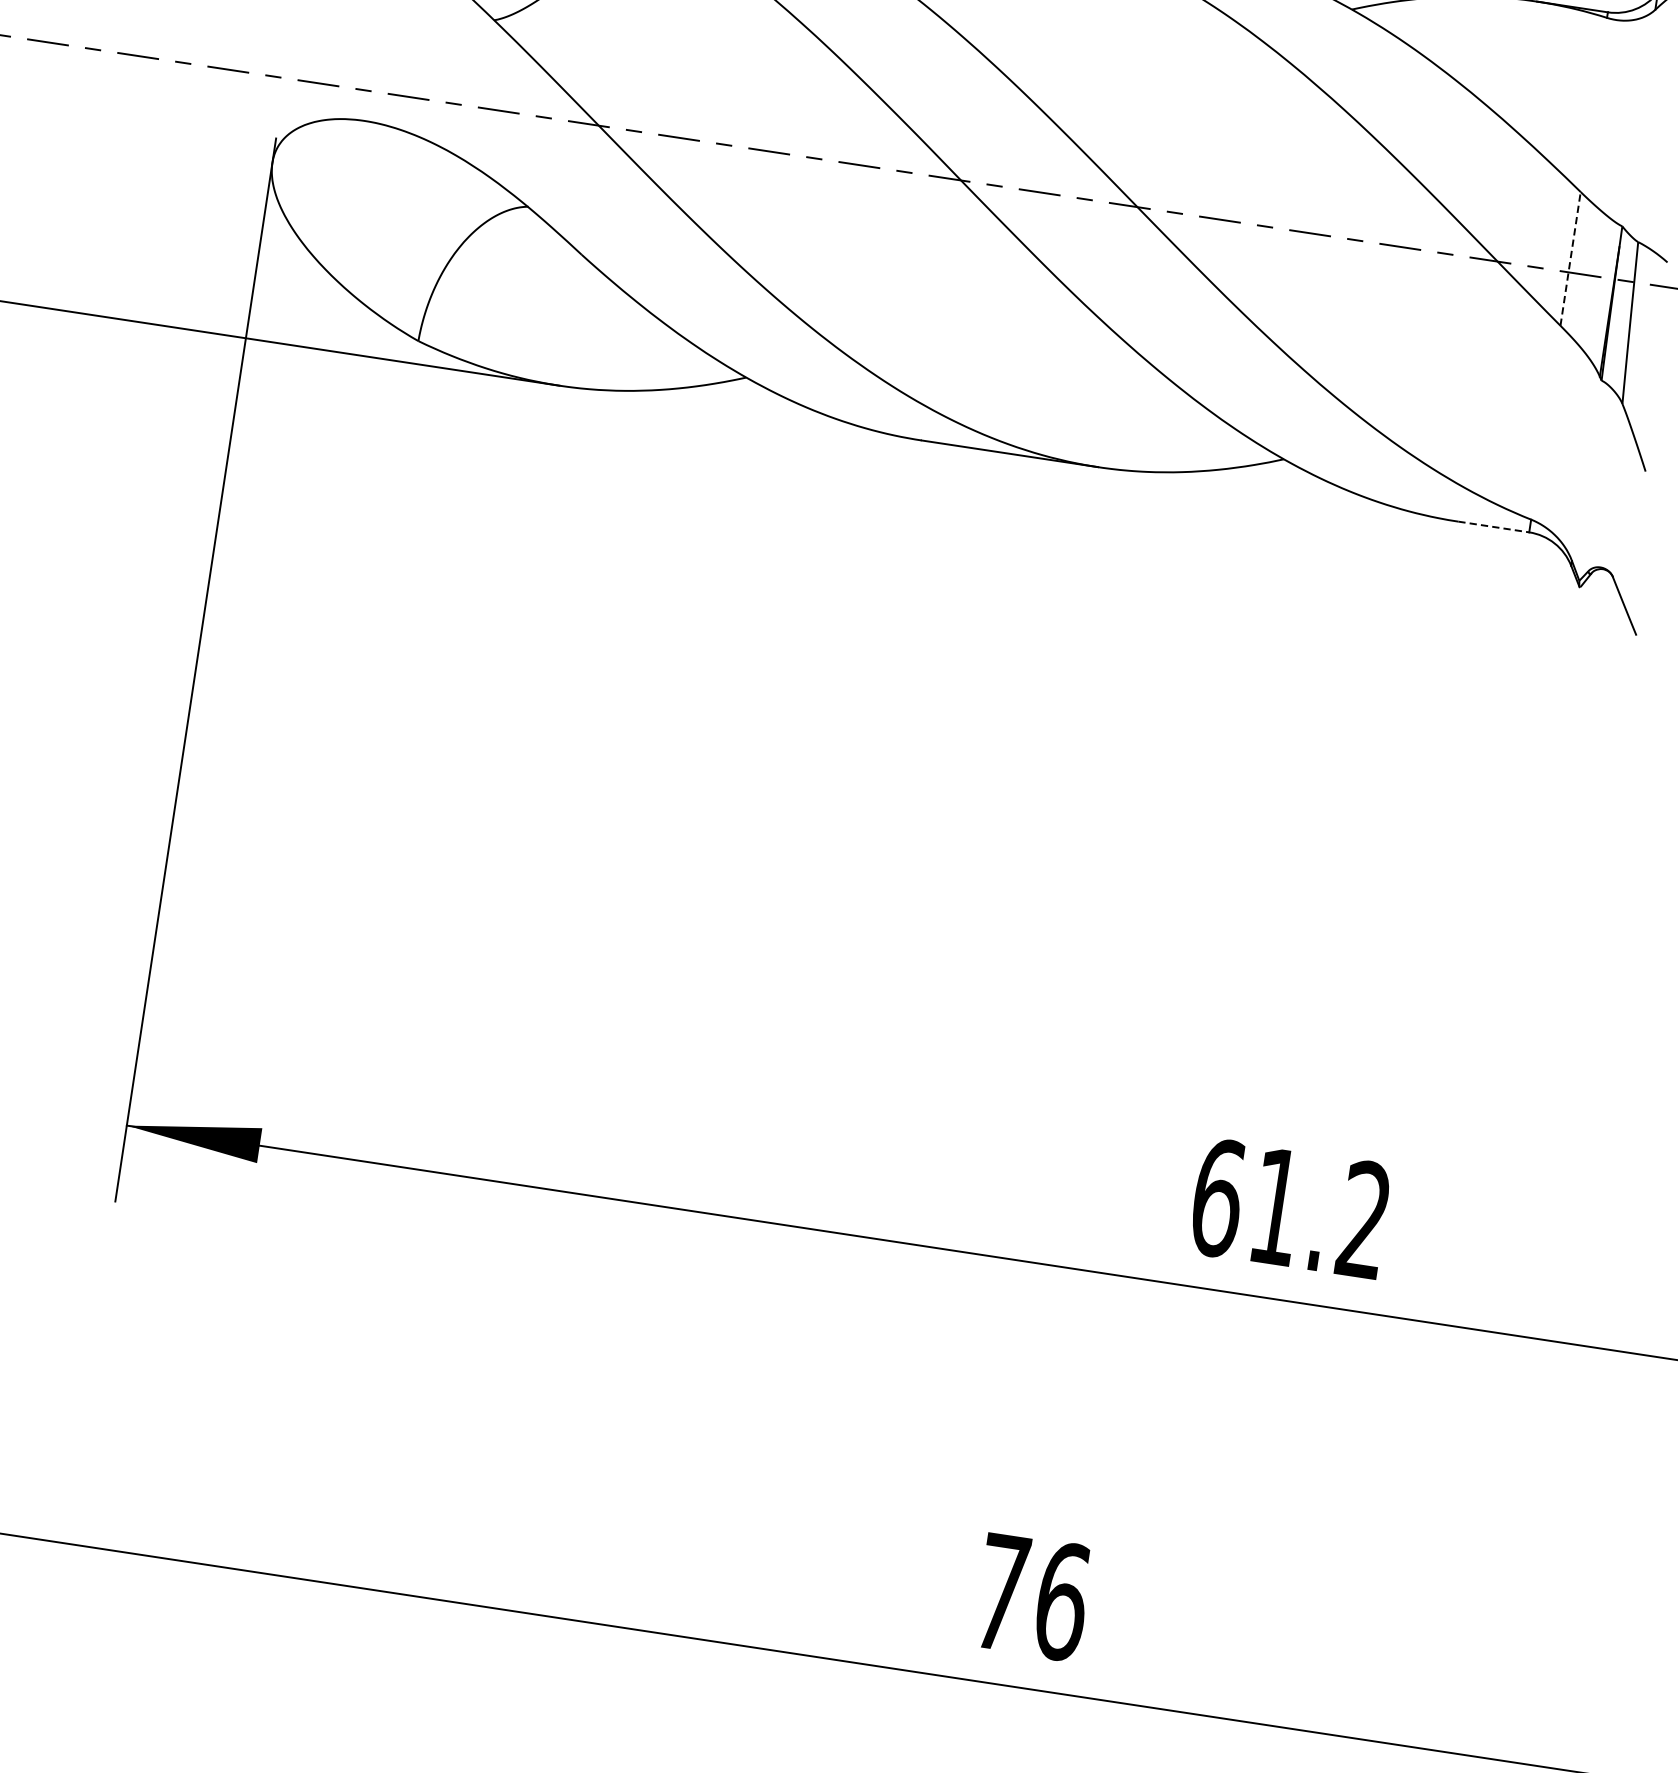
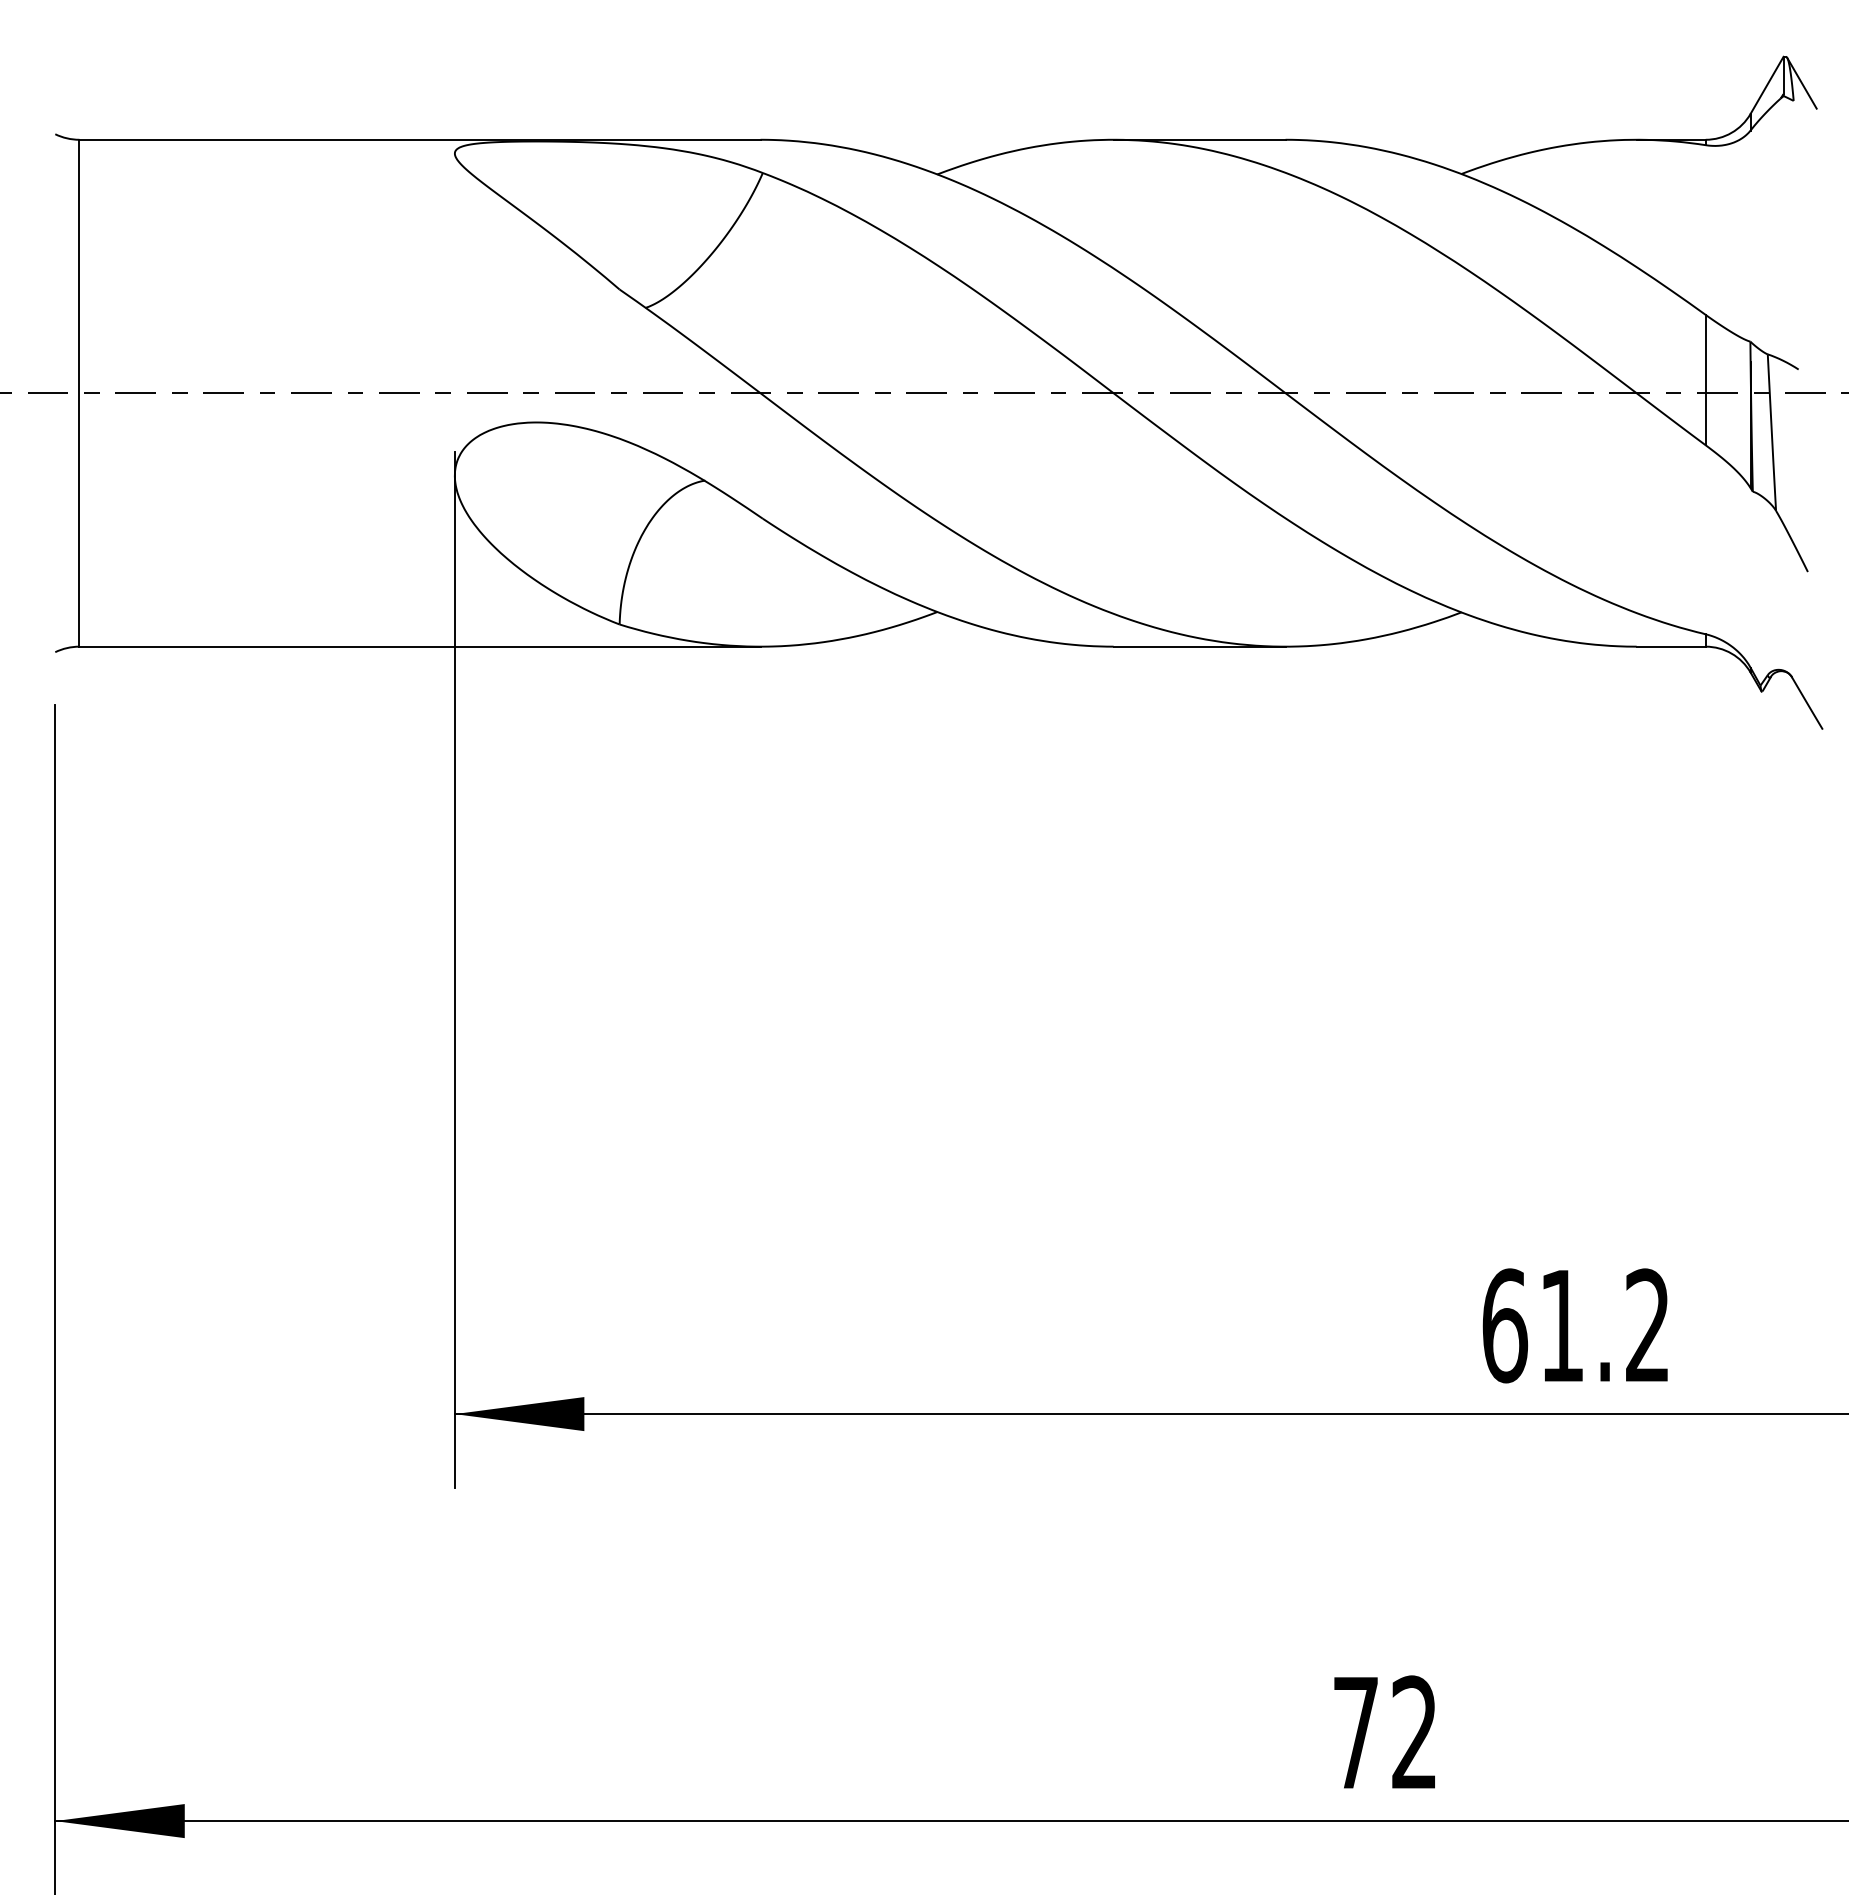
line: (1570, 258) -> (1705, 379), dashed -> solid
line: (1494, 526) -> (1671, 646), dashed -> solid
text: (1062, 1601) -> (1415, 1732), 76 -> 72

